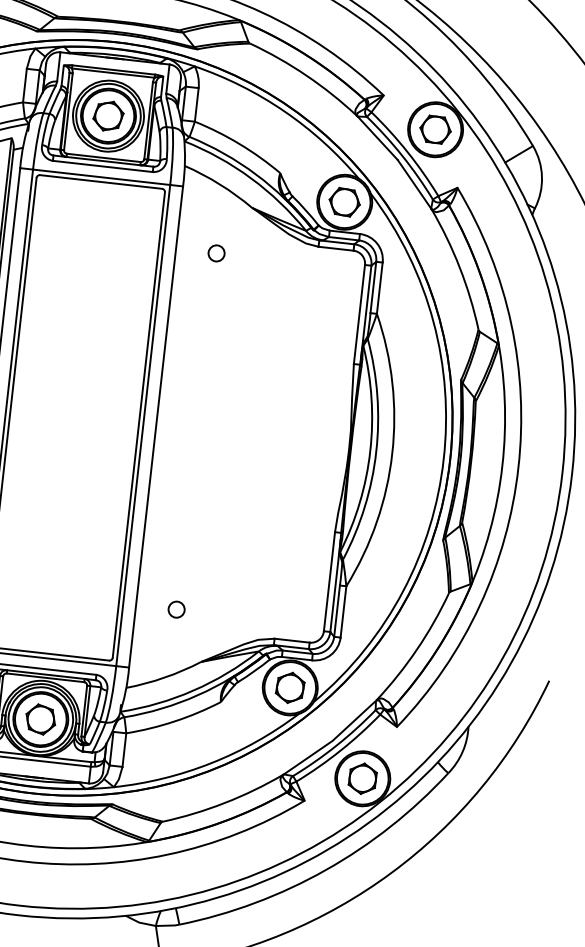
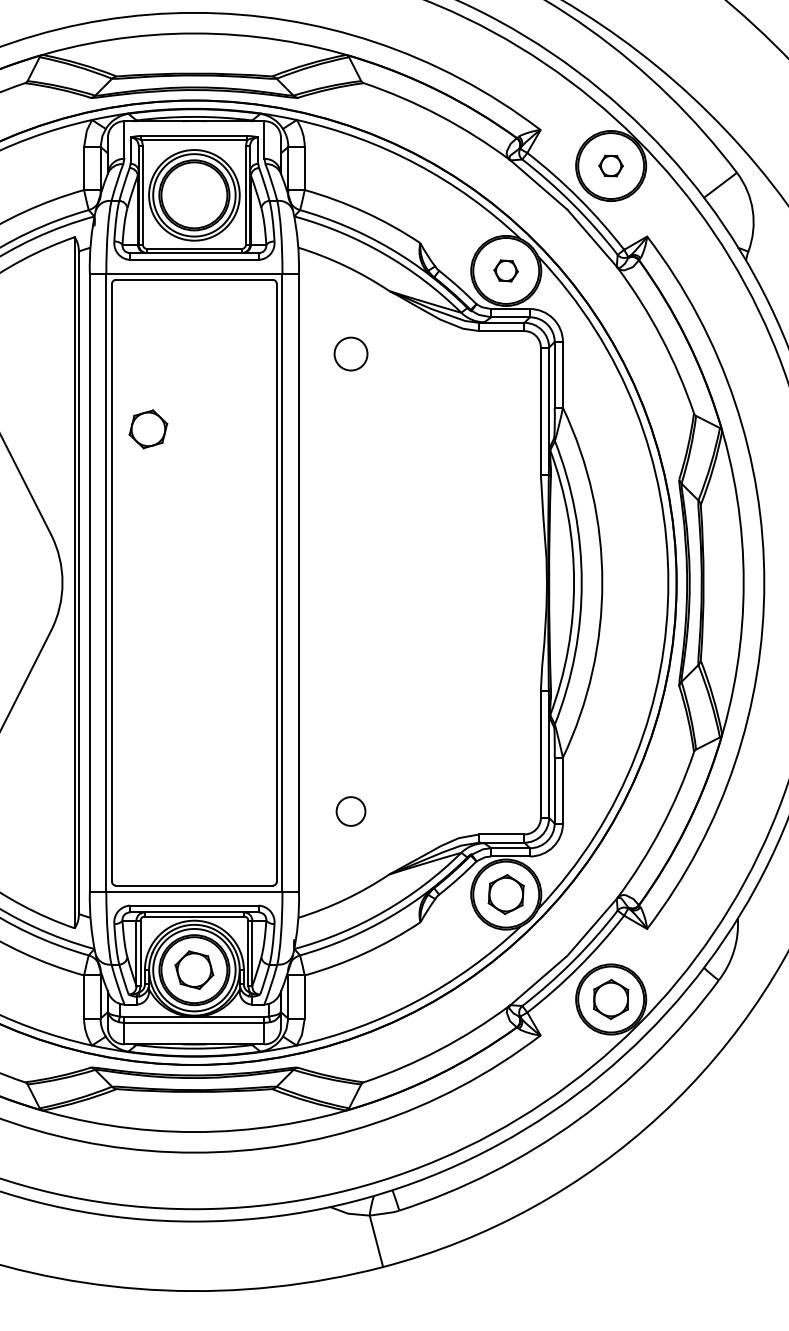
part: (108, 116) -> (148, 429), moved
part: (435, 129) -> (610, 165), size x0.6
part: (344, 201) -> (505, 270), size x0.6
circle: (216, 252) -> (350, 353), size x1.6
circle: (176, 609) -> (350, 811), size x1.4

